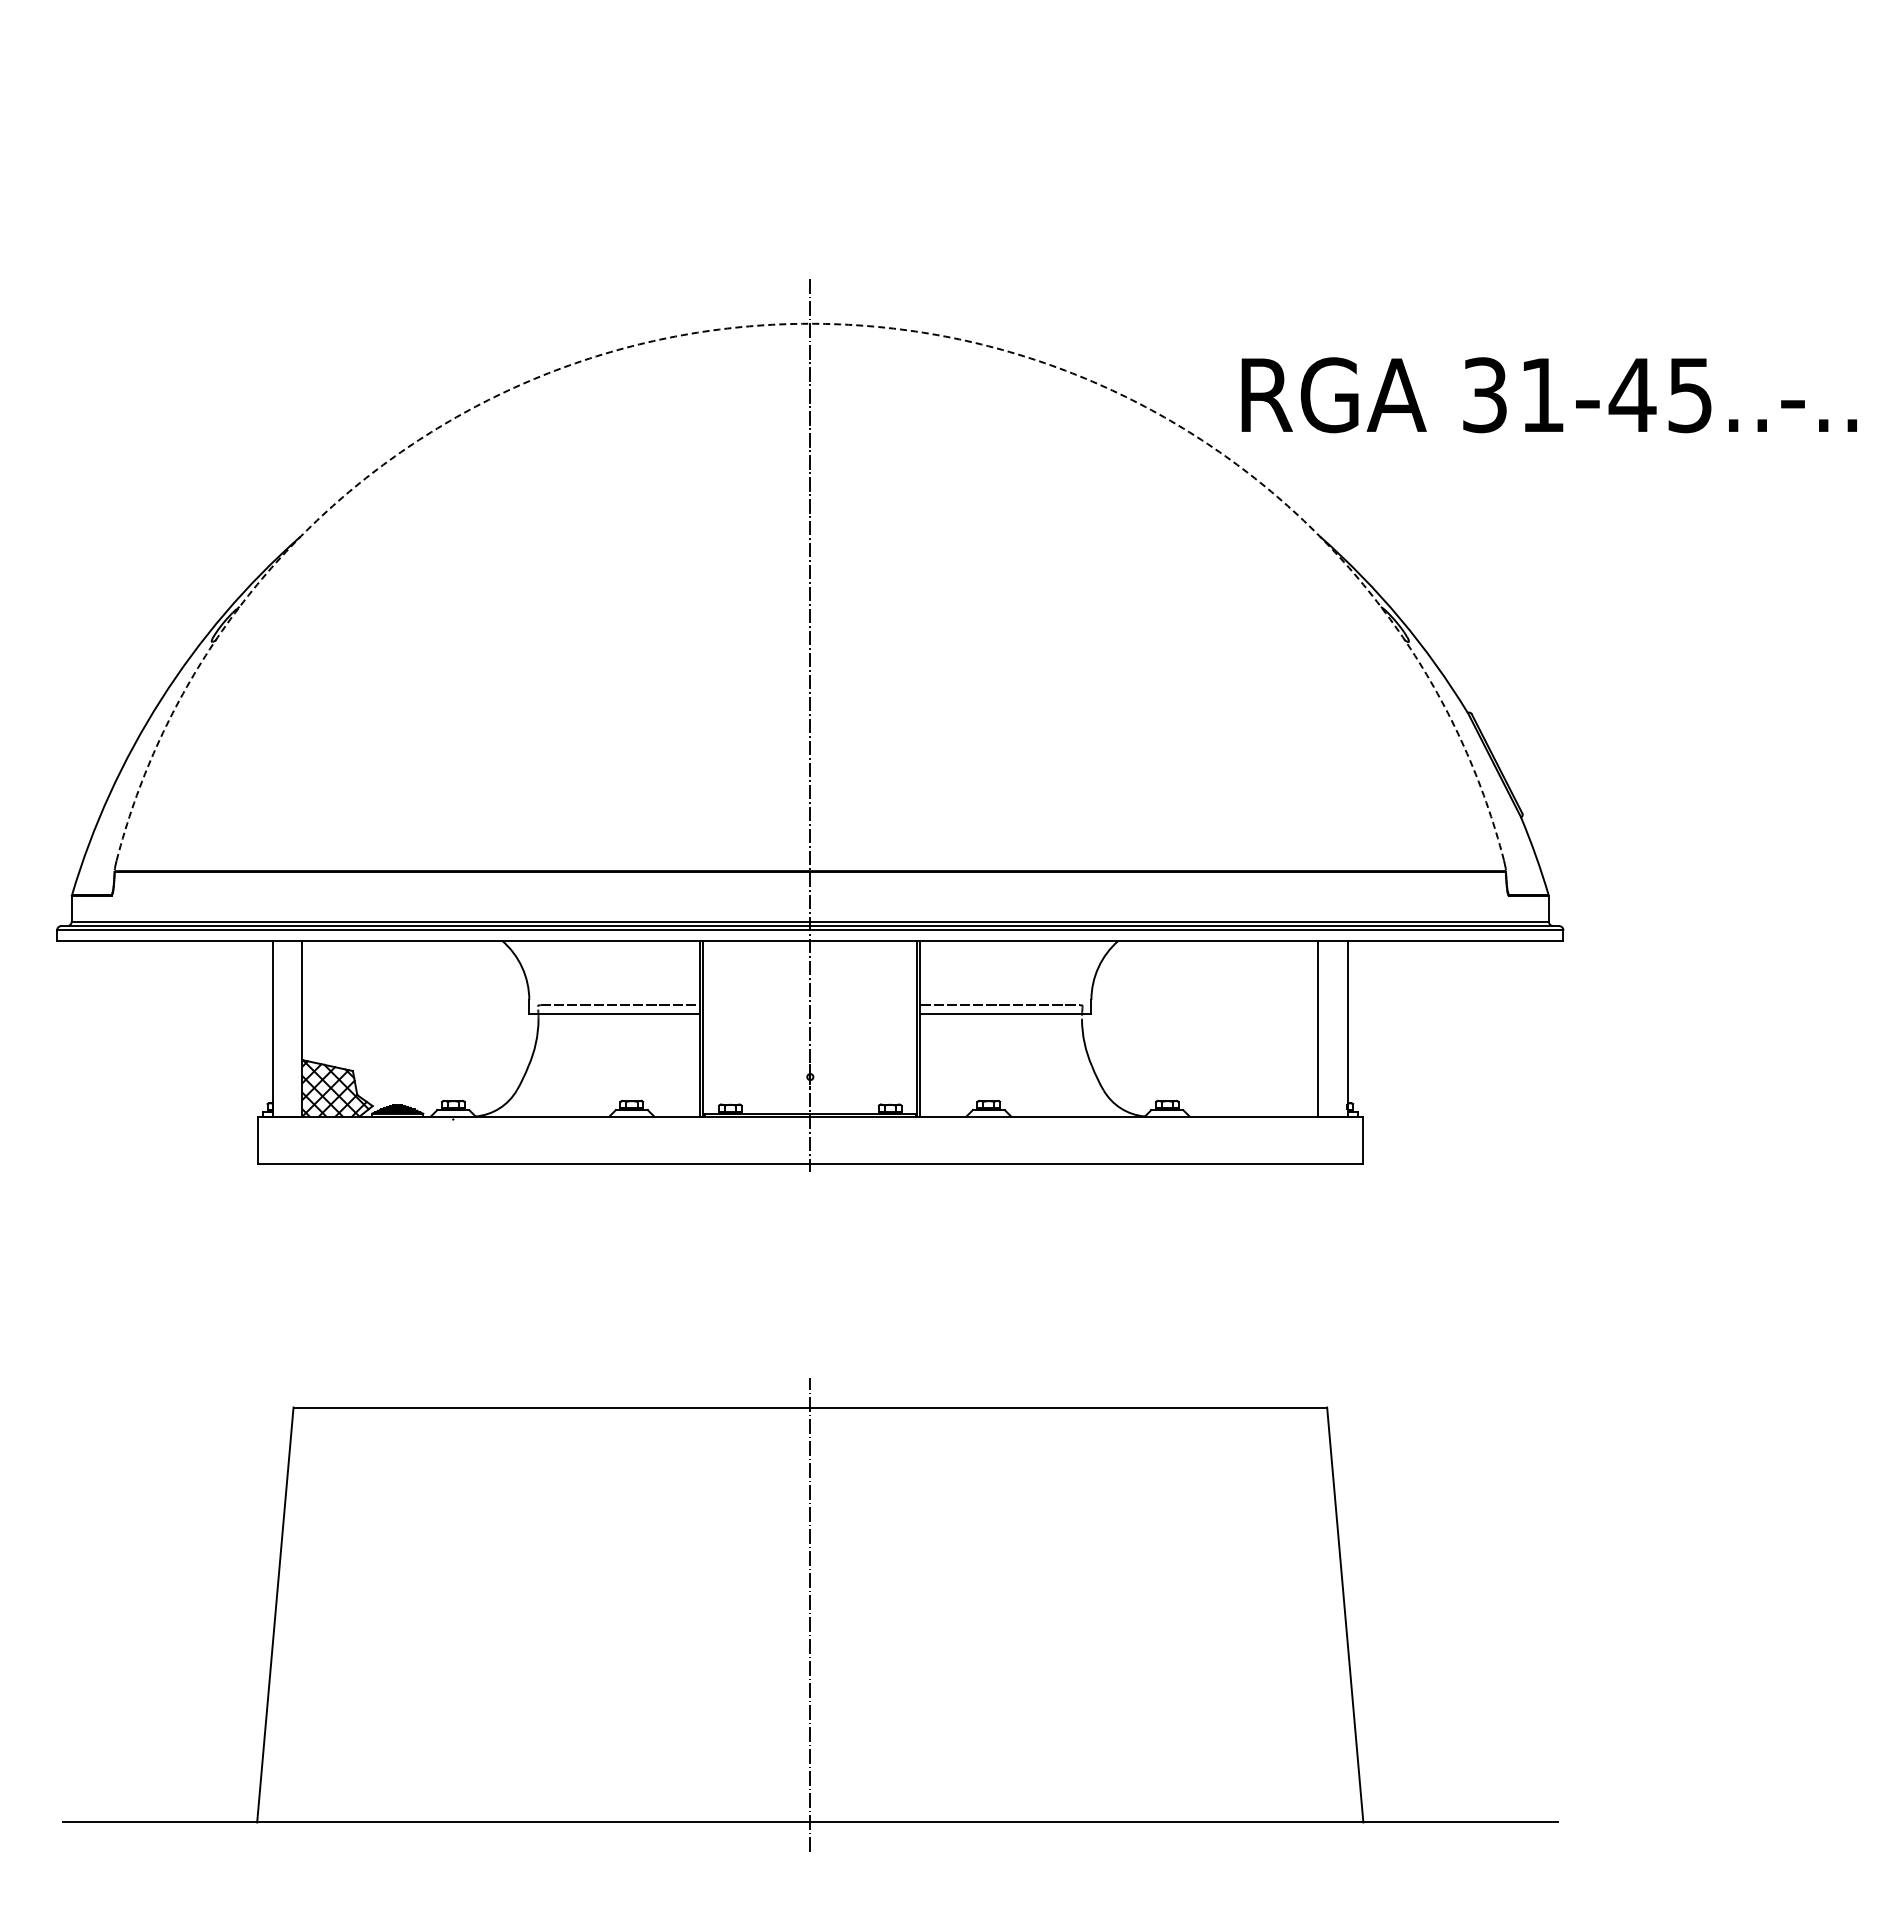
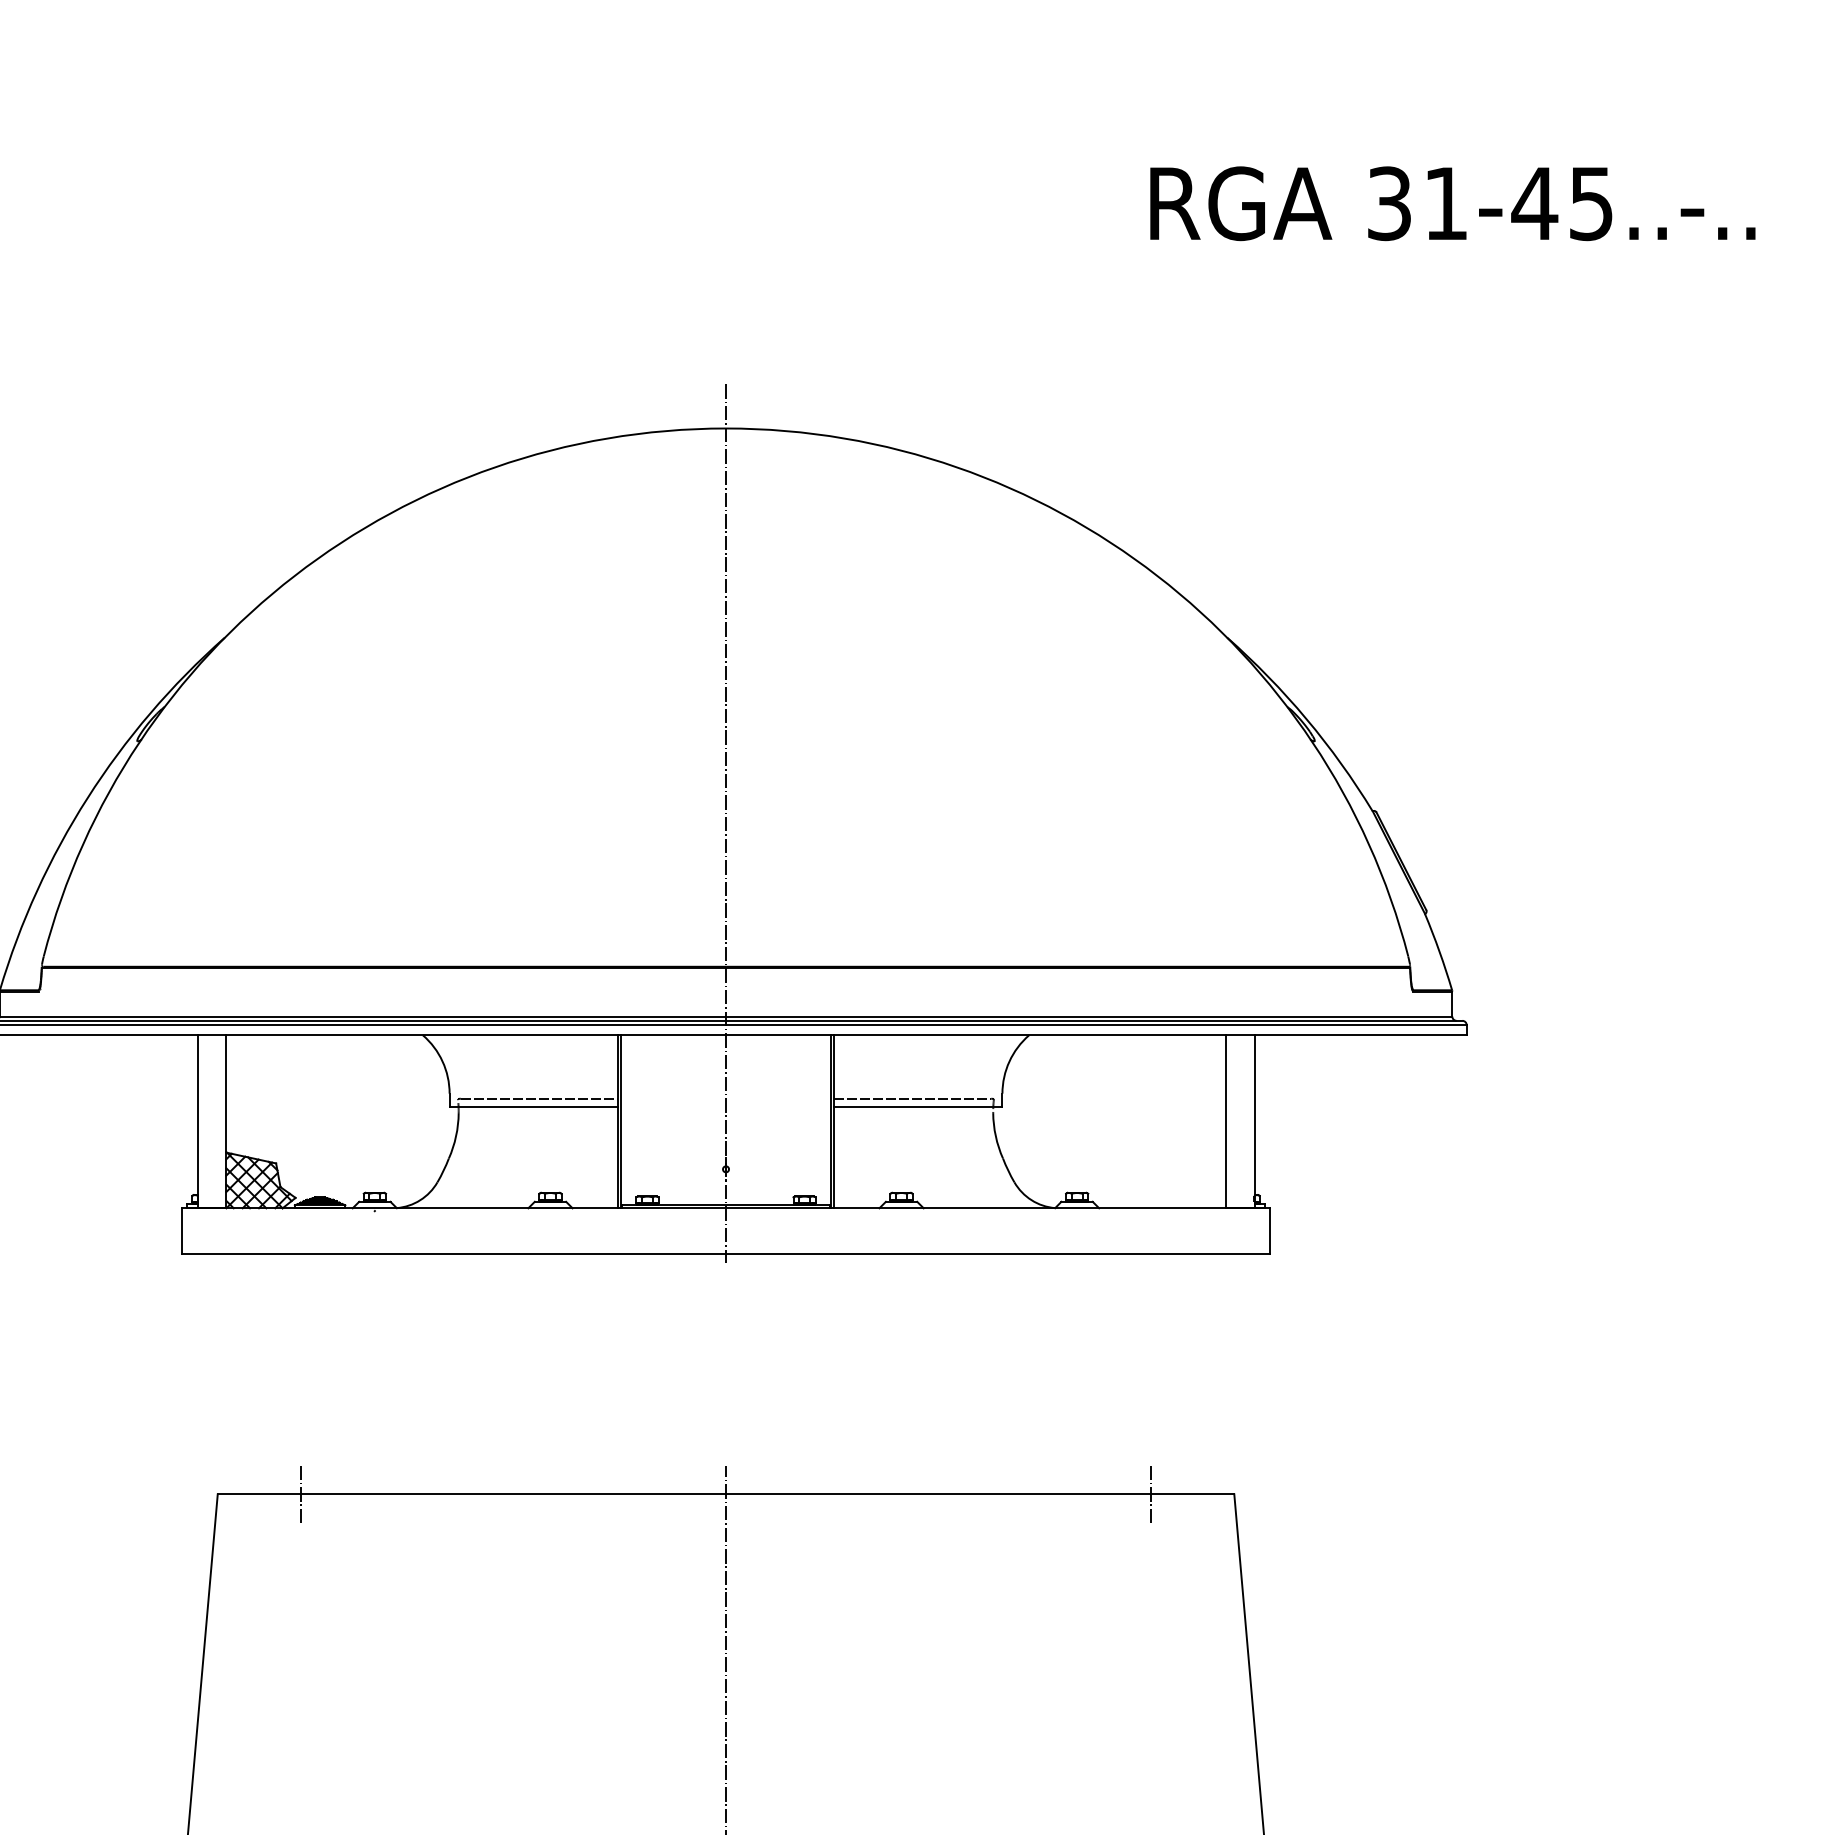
arc: (810, 323) -> (726, 428), dashed -> solid
text: (1548, 395) -> (1452, 203), moved
line: (377, 1407) -> (300, 1494), added
line: (1242, 1407) -> (1151, 1494), added

